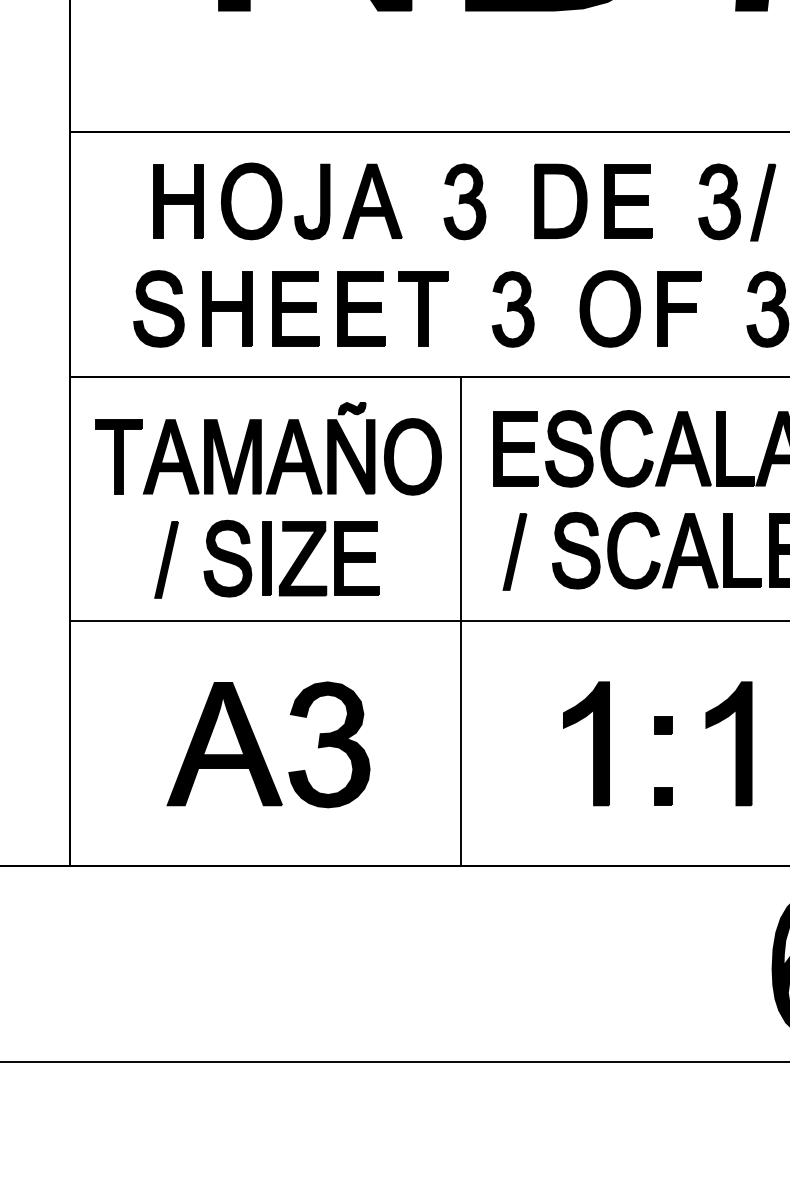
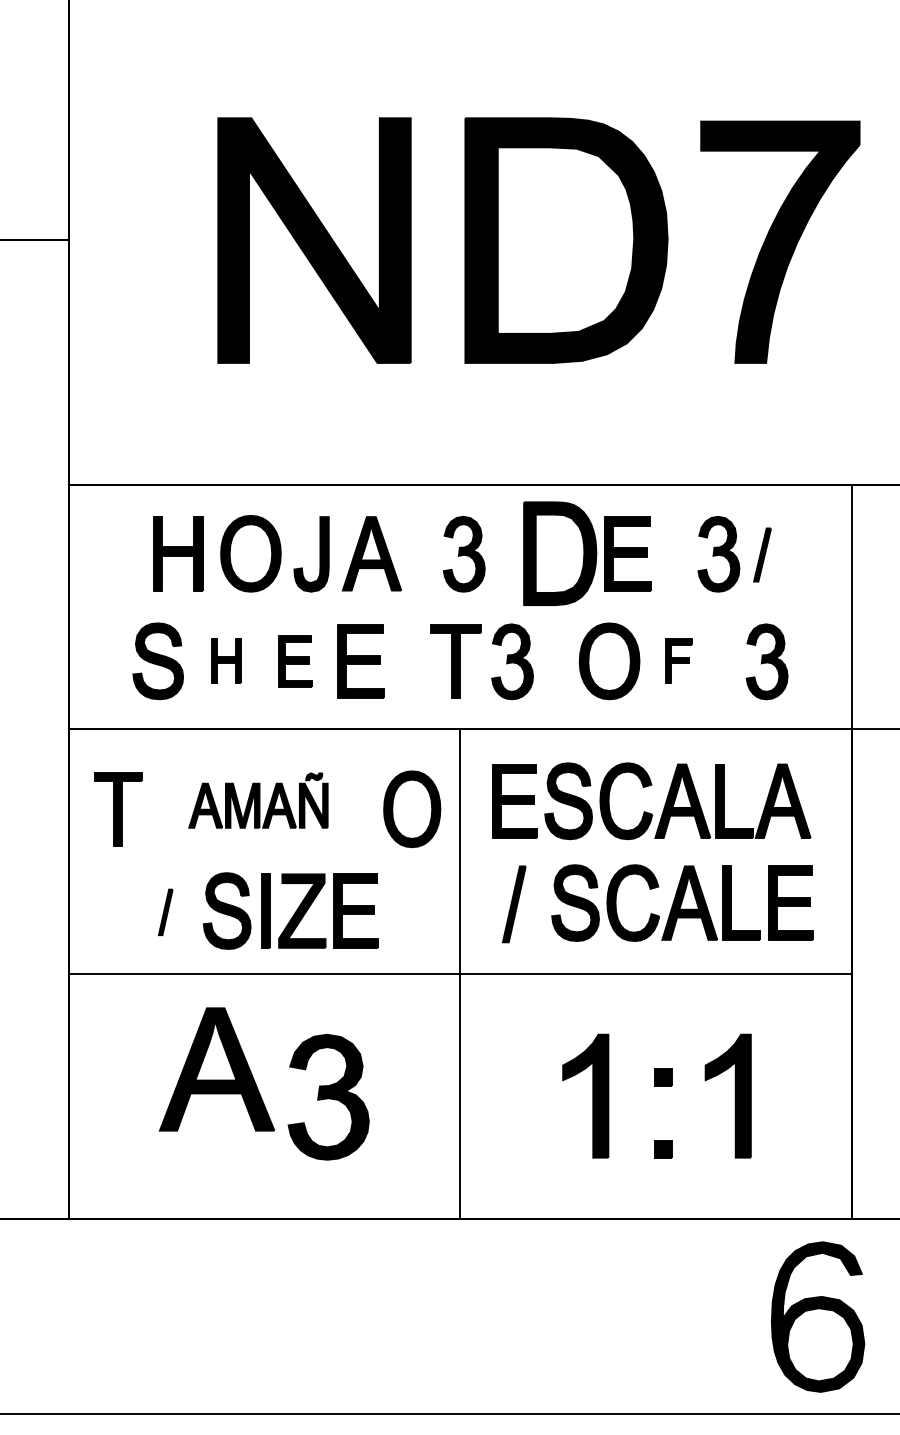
part: (560, 201) -> (559, 553), size x1.4
part: (763, 202) -> (762, 554), size x0.7
part: (227, 309) -> (226, 661), size x0.6
part: (296, 309) -> (295, 661), size x0.7
part: (423, 309) -> (455, 661), moved
part: (679, 309) -> (678, 661), size x0.6
part: (259, 448) -> (258, 800), size x0.6
part: (166, 560) -> (165, 912), size x0.6
part: (224, 744) -> (216, 1069), moved

